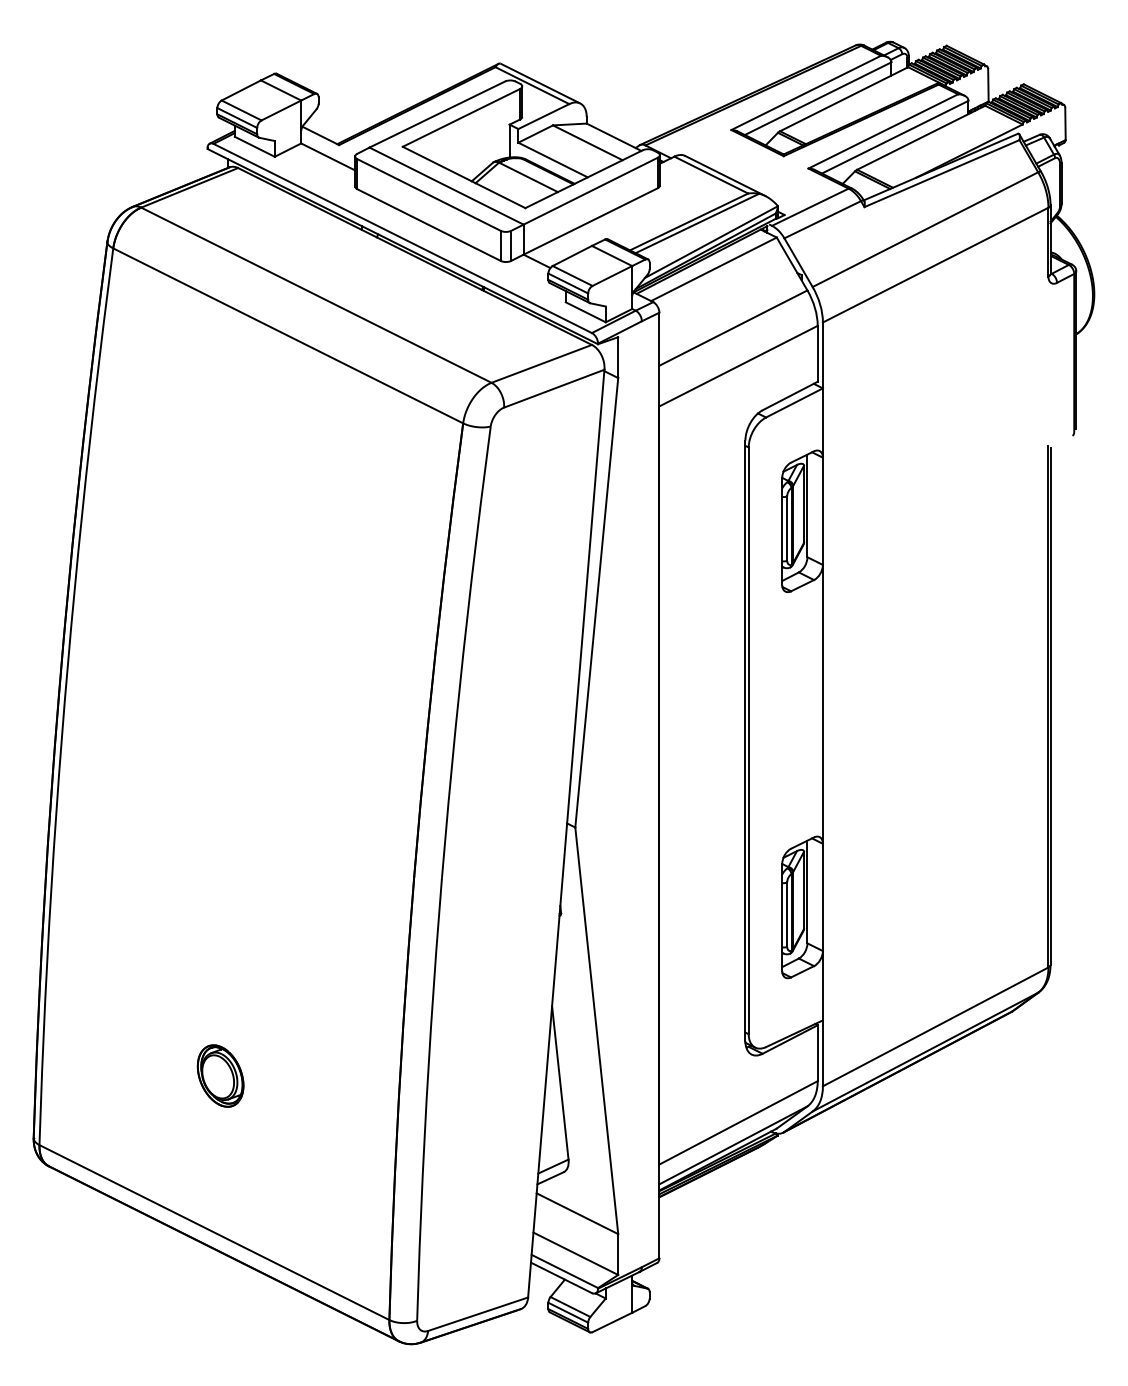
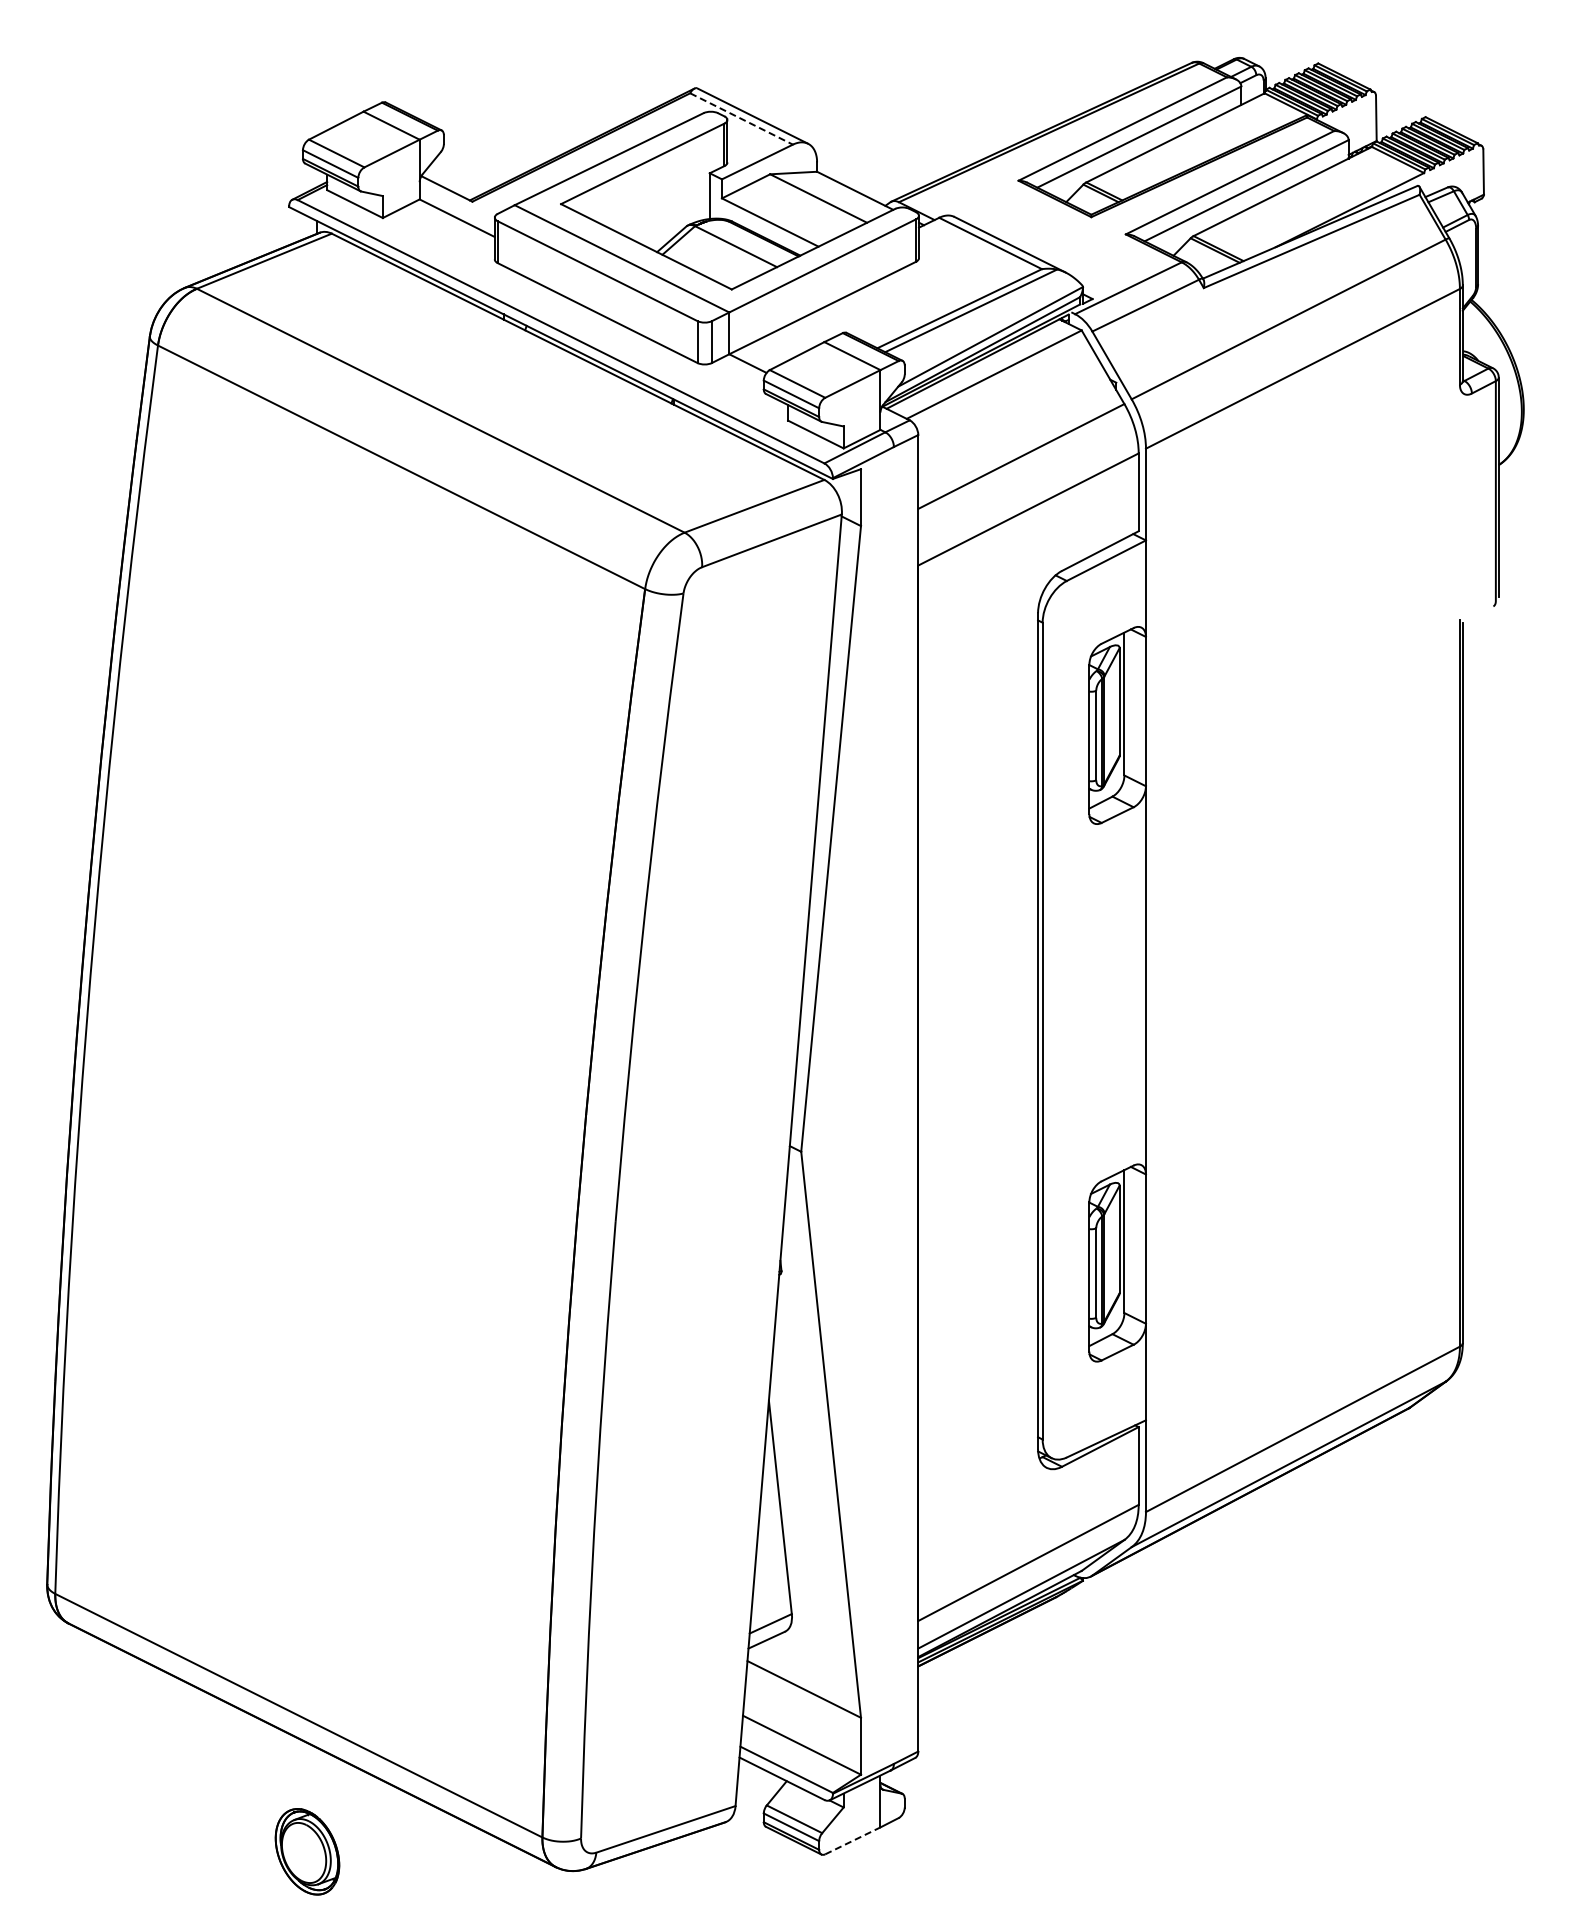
line: (533, 86) -> (742, 119), solid -> dashed
part: (220, 1075) -> (307, 1851), moved
line: (612, 1322) -> (852, 1840), solid -> dashed

